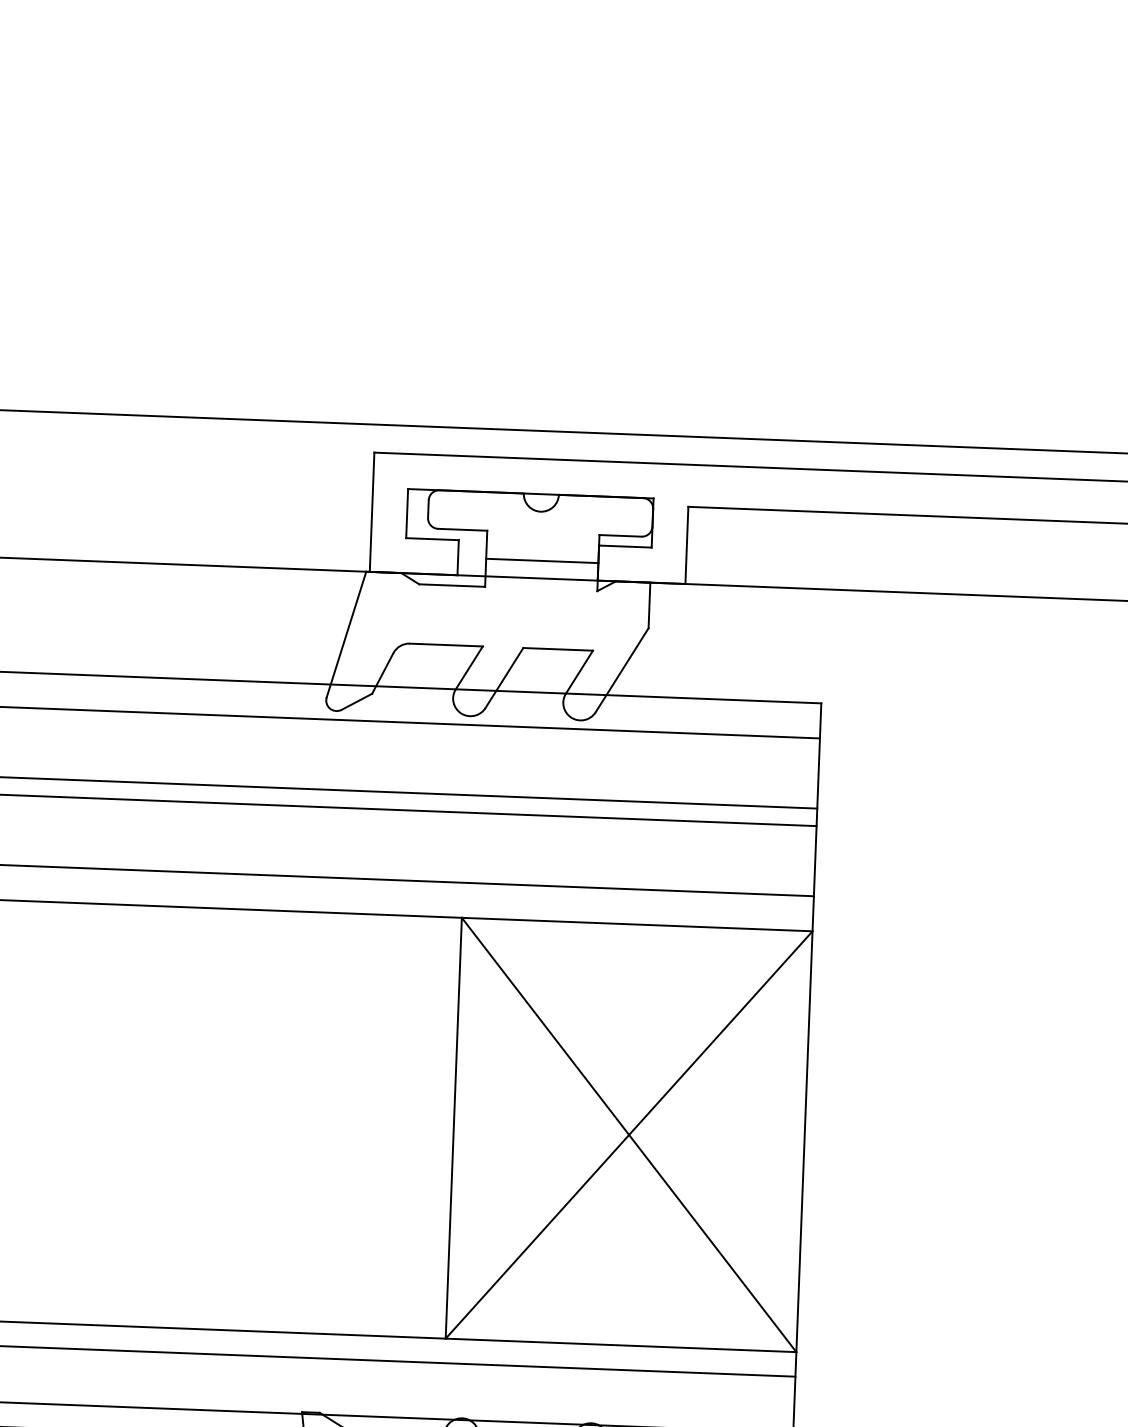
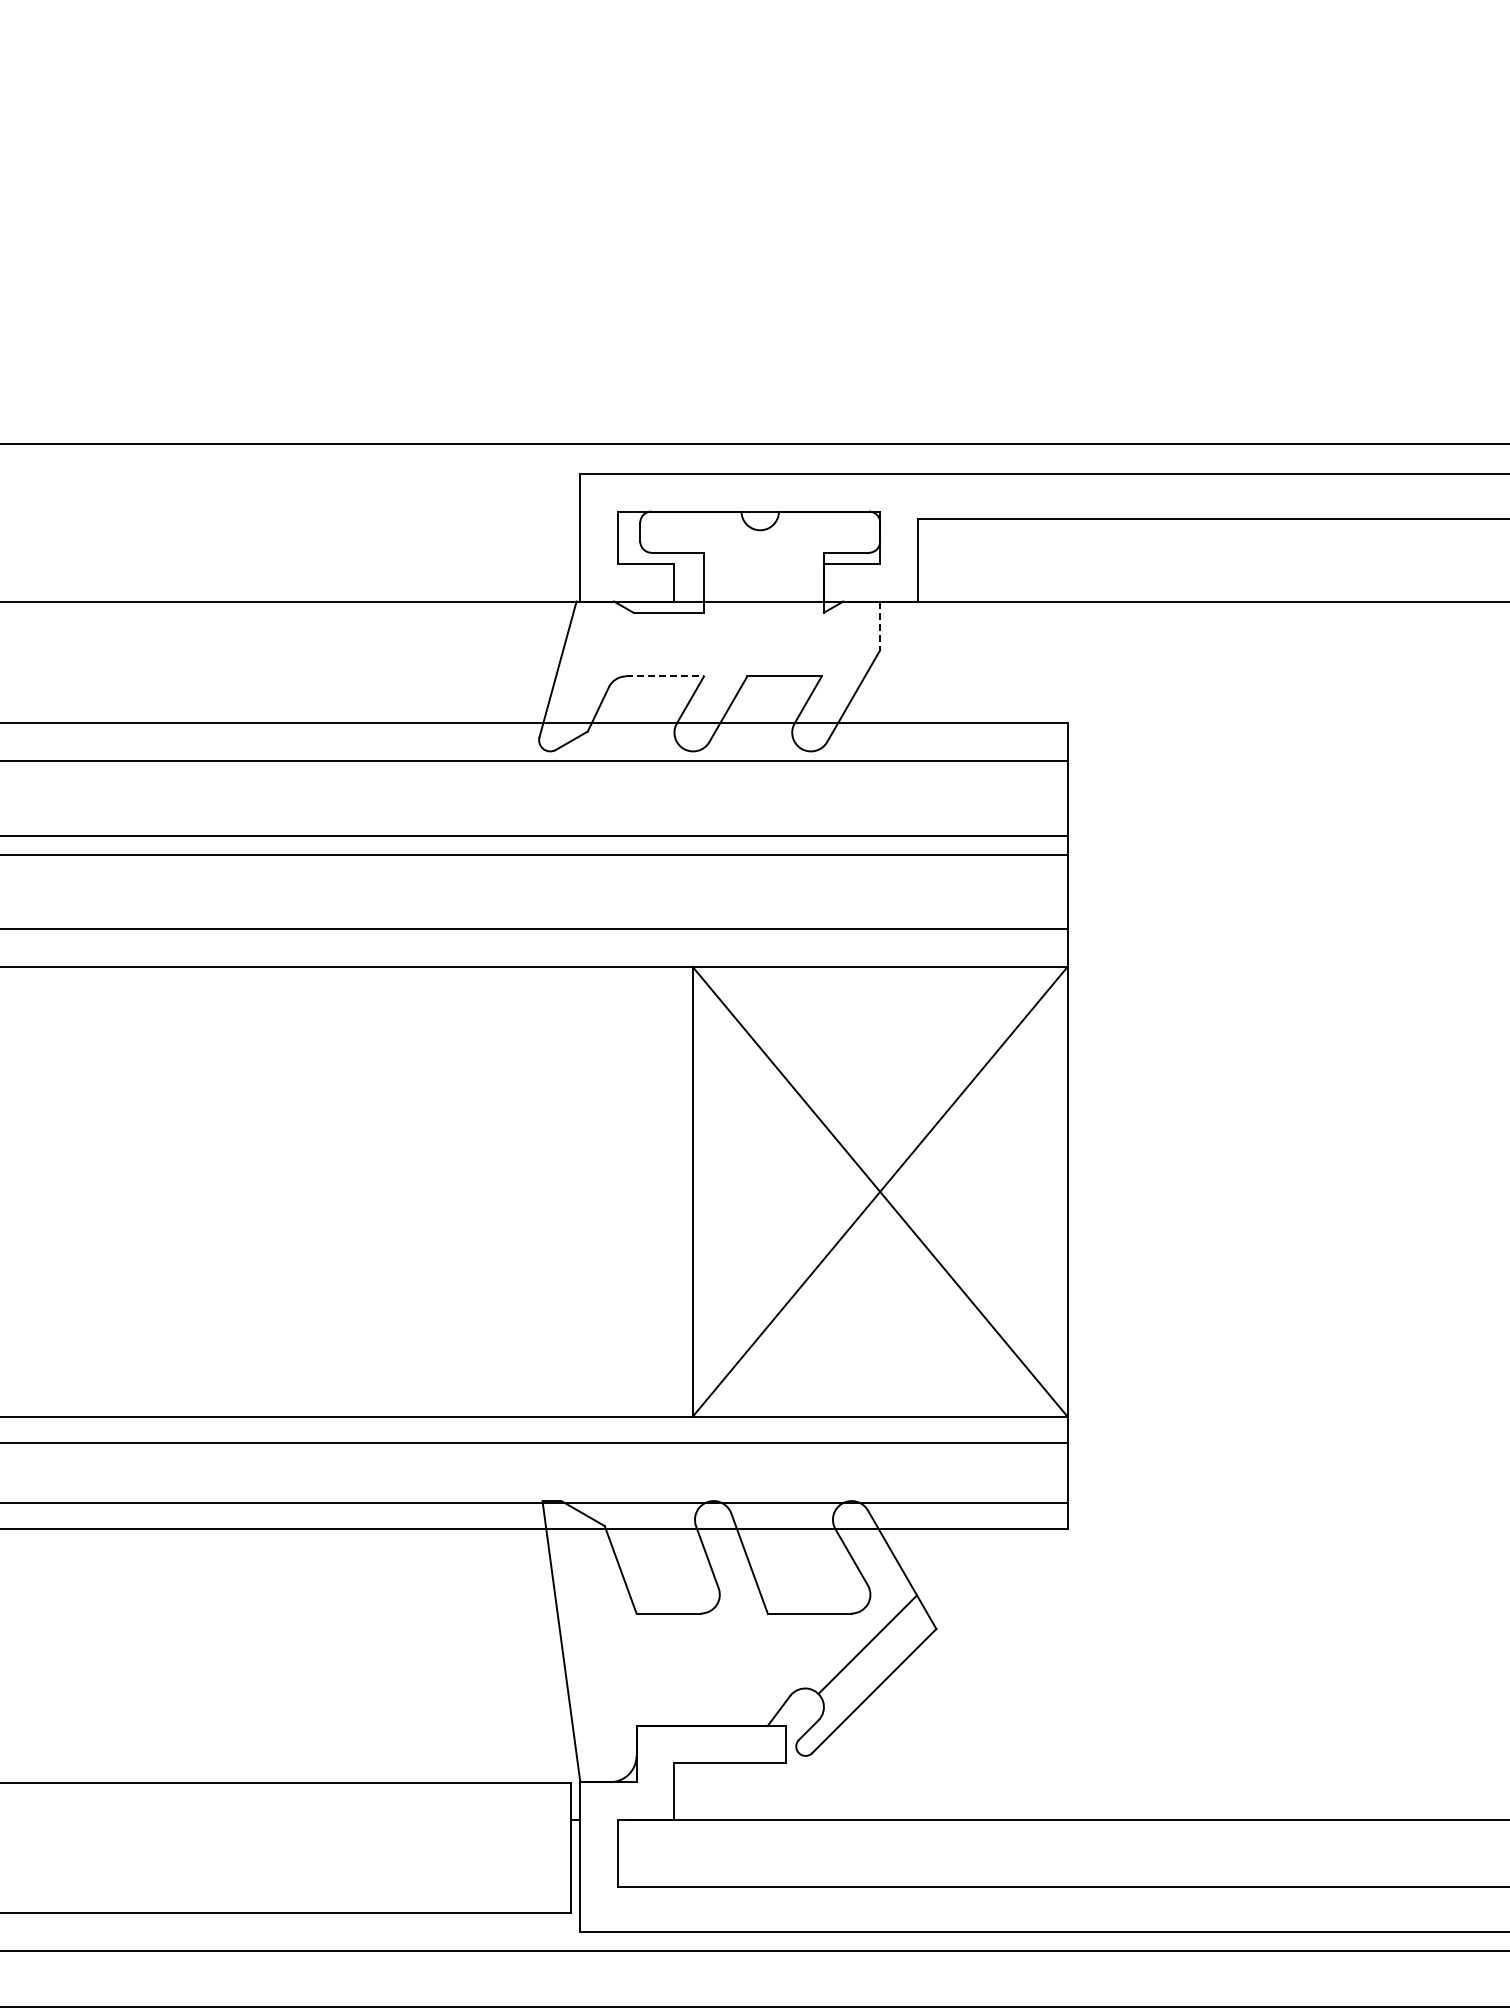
line: (541, 560) -> (763, 582), removed
line: (649, 606) -> (880, 626), solid -> dashed
line: (446, 645) -> (665, 676), solid -> dashed

